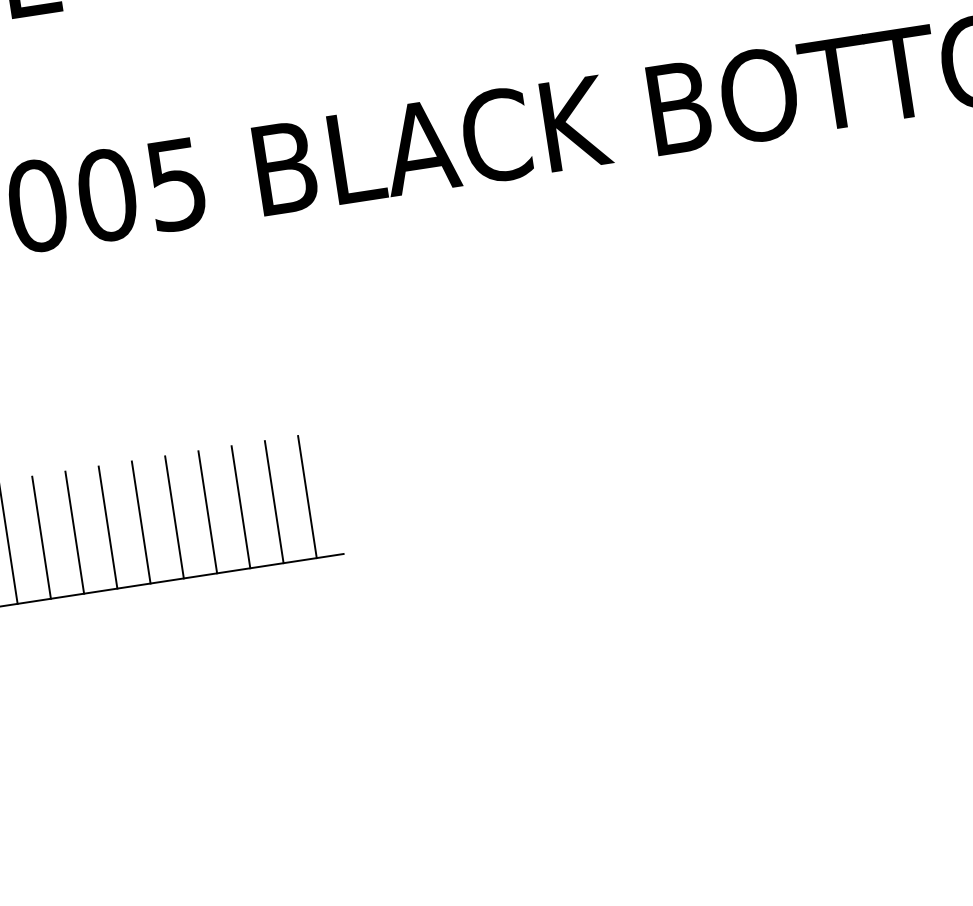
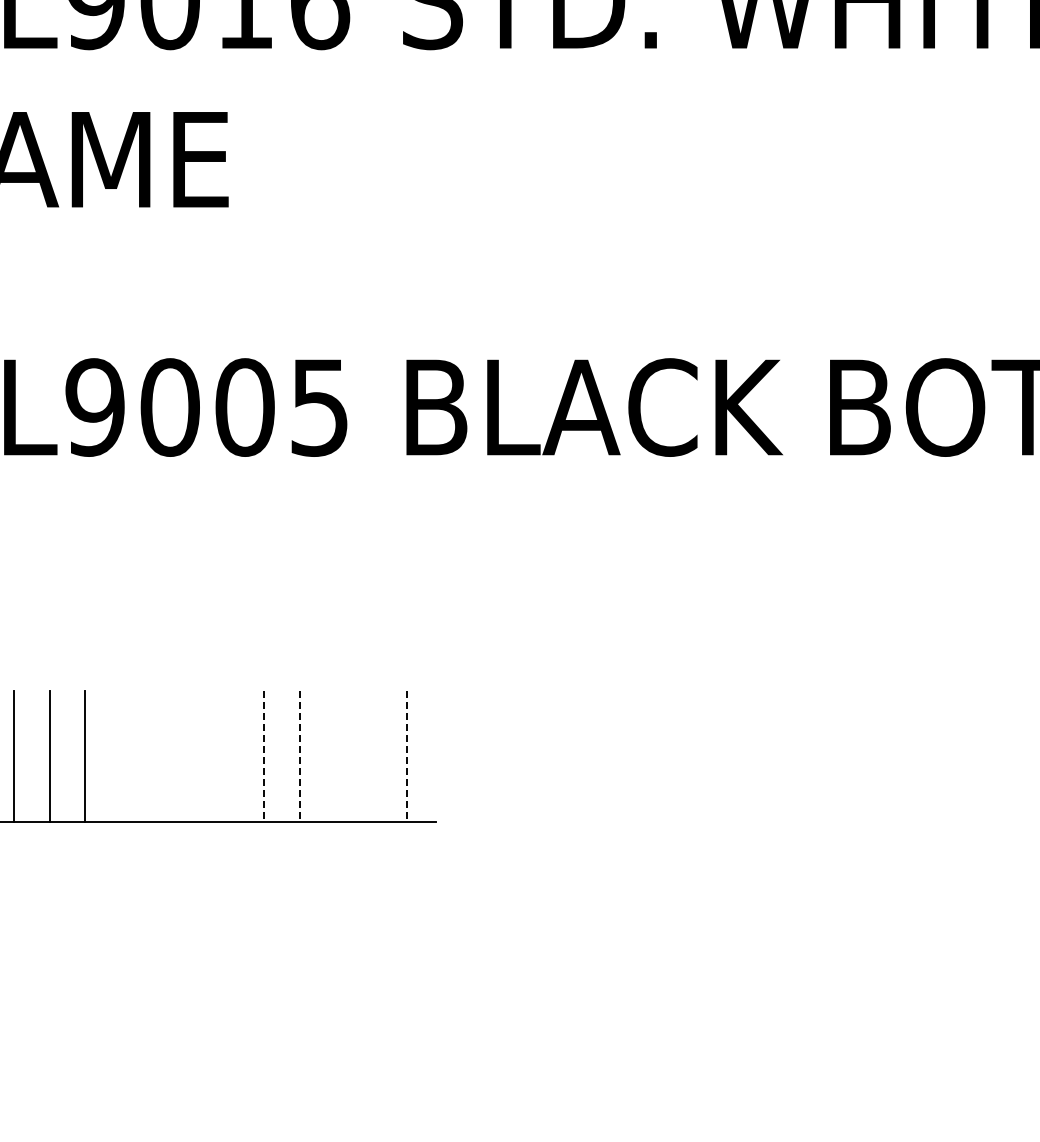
line: (307, 497) -> (406, 756), solid -> dashed
line: (274, 502) -> (371, 756), removed
line: (241, 507) -> (335, 756), removed
line: (207, 512) -> (299, 756), solid -> dashed
line: (174, 517) -> (263, 756), solid -> dashed
line: (141, 522) -> (228, 756), removed
line: (108, 527) -> (192, 756), removed
line: (74, 532) -> (156, 756), removed
line: (41, 537) -> (121, 756), removed

